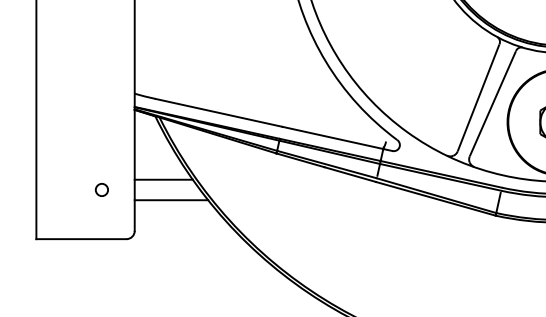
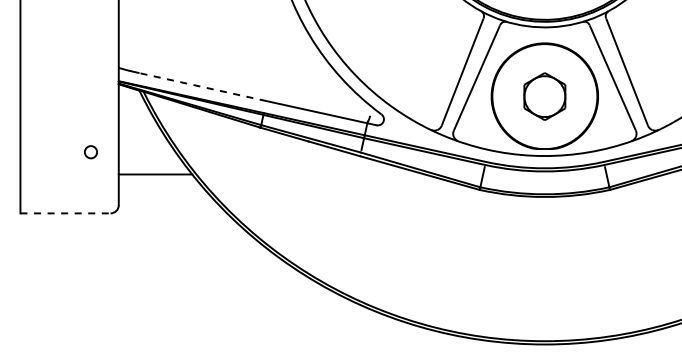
line: (218, 113) -> (202, 87), solid -> dashed
line: (163, 179) -> (147, 153), removed
circle: (101, 190) -> (90, 152), moved
line: (82, 239) -> (66, 213), solid -> dashed

